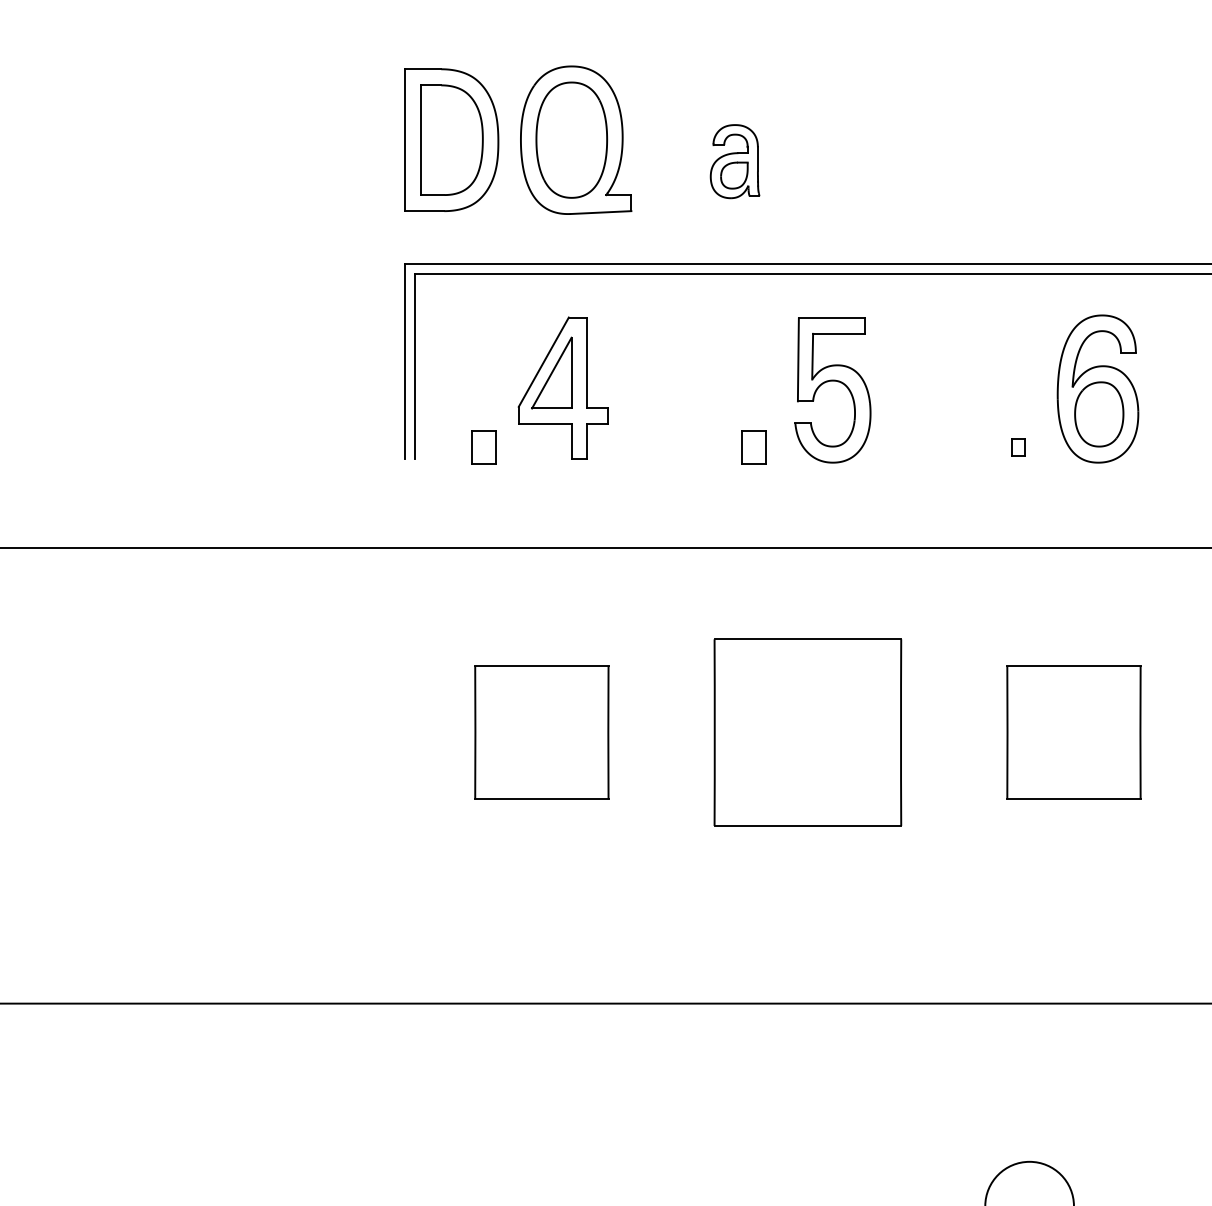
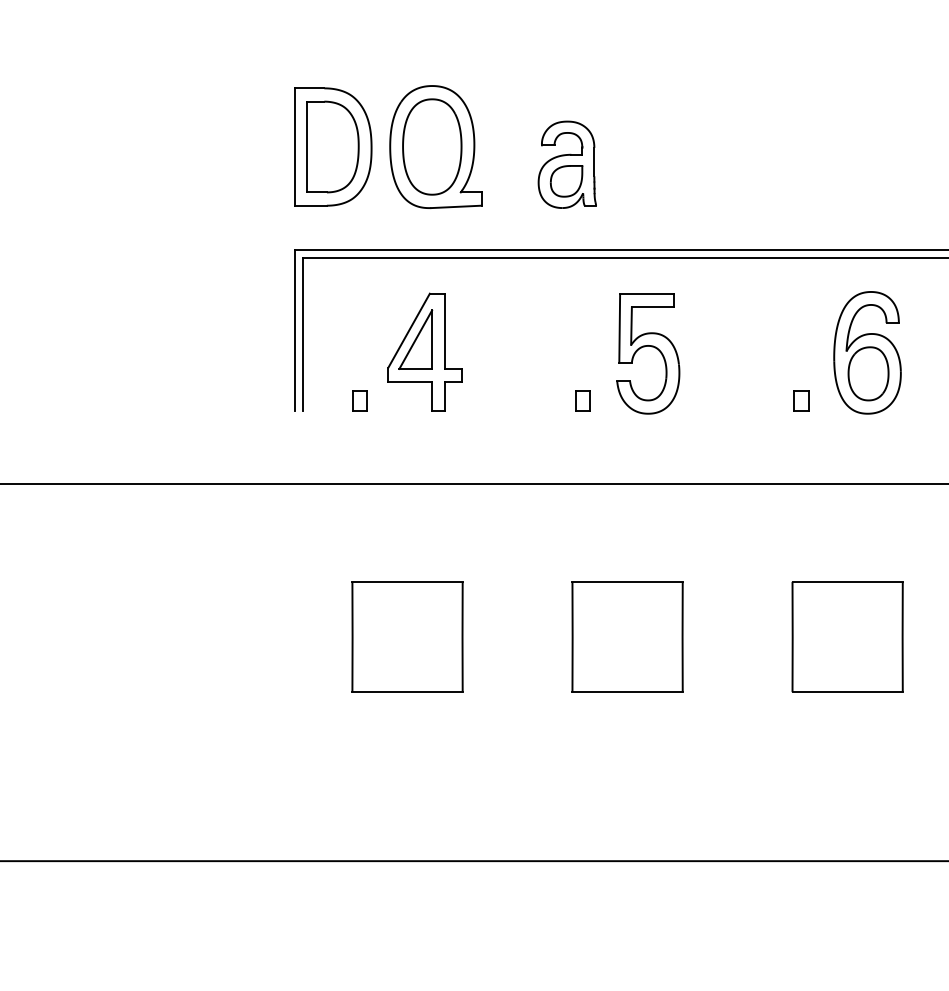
part: (734, 161) -> (566, 164), size x1.43
part: (484, 447) -> (360, 401), size x0.71
part: (753, 447) -> (582, 401), size x0.71
part: (1018, 447) -> (801, 401), size x1.43
part: (807, 732) -> (627, 636), size x0.71

